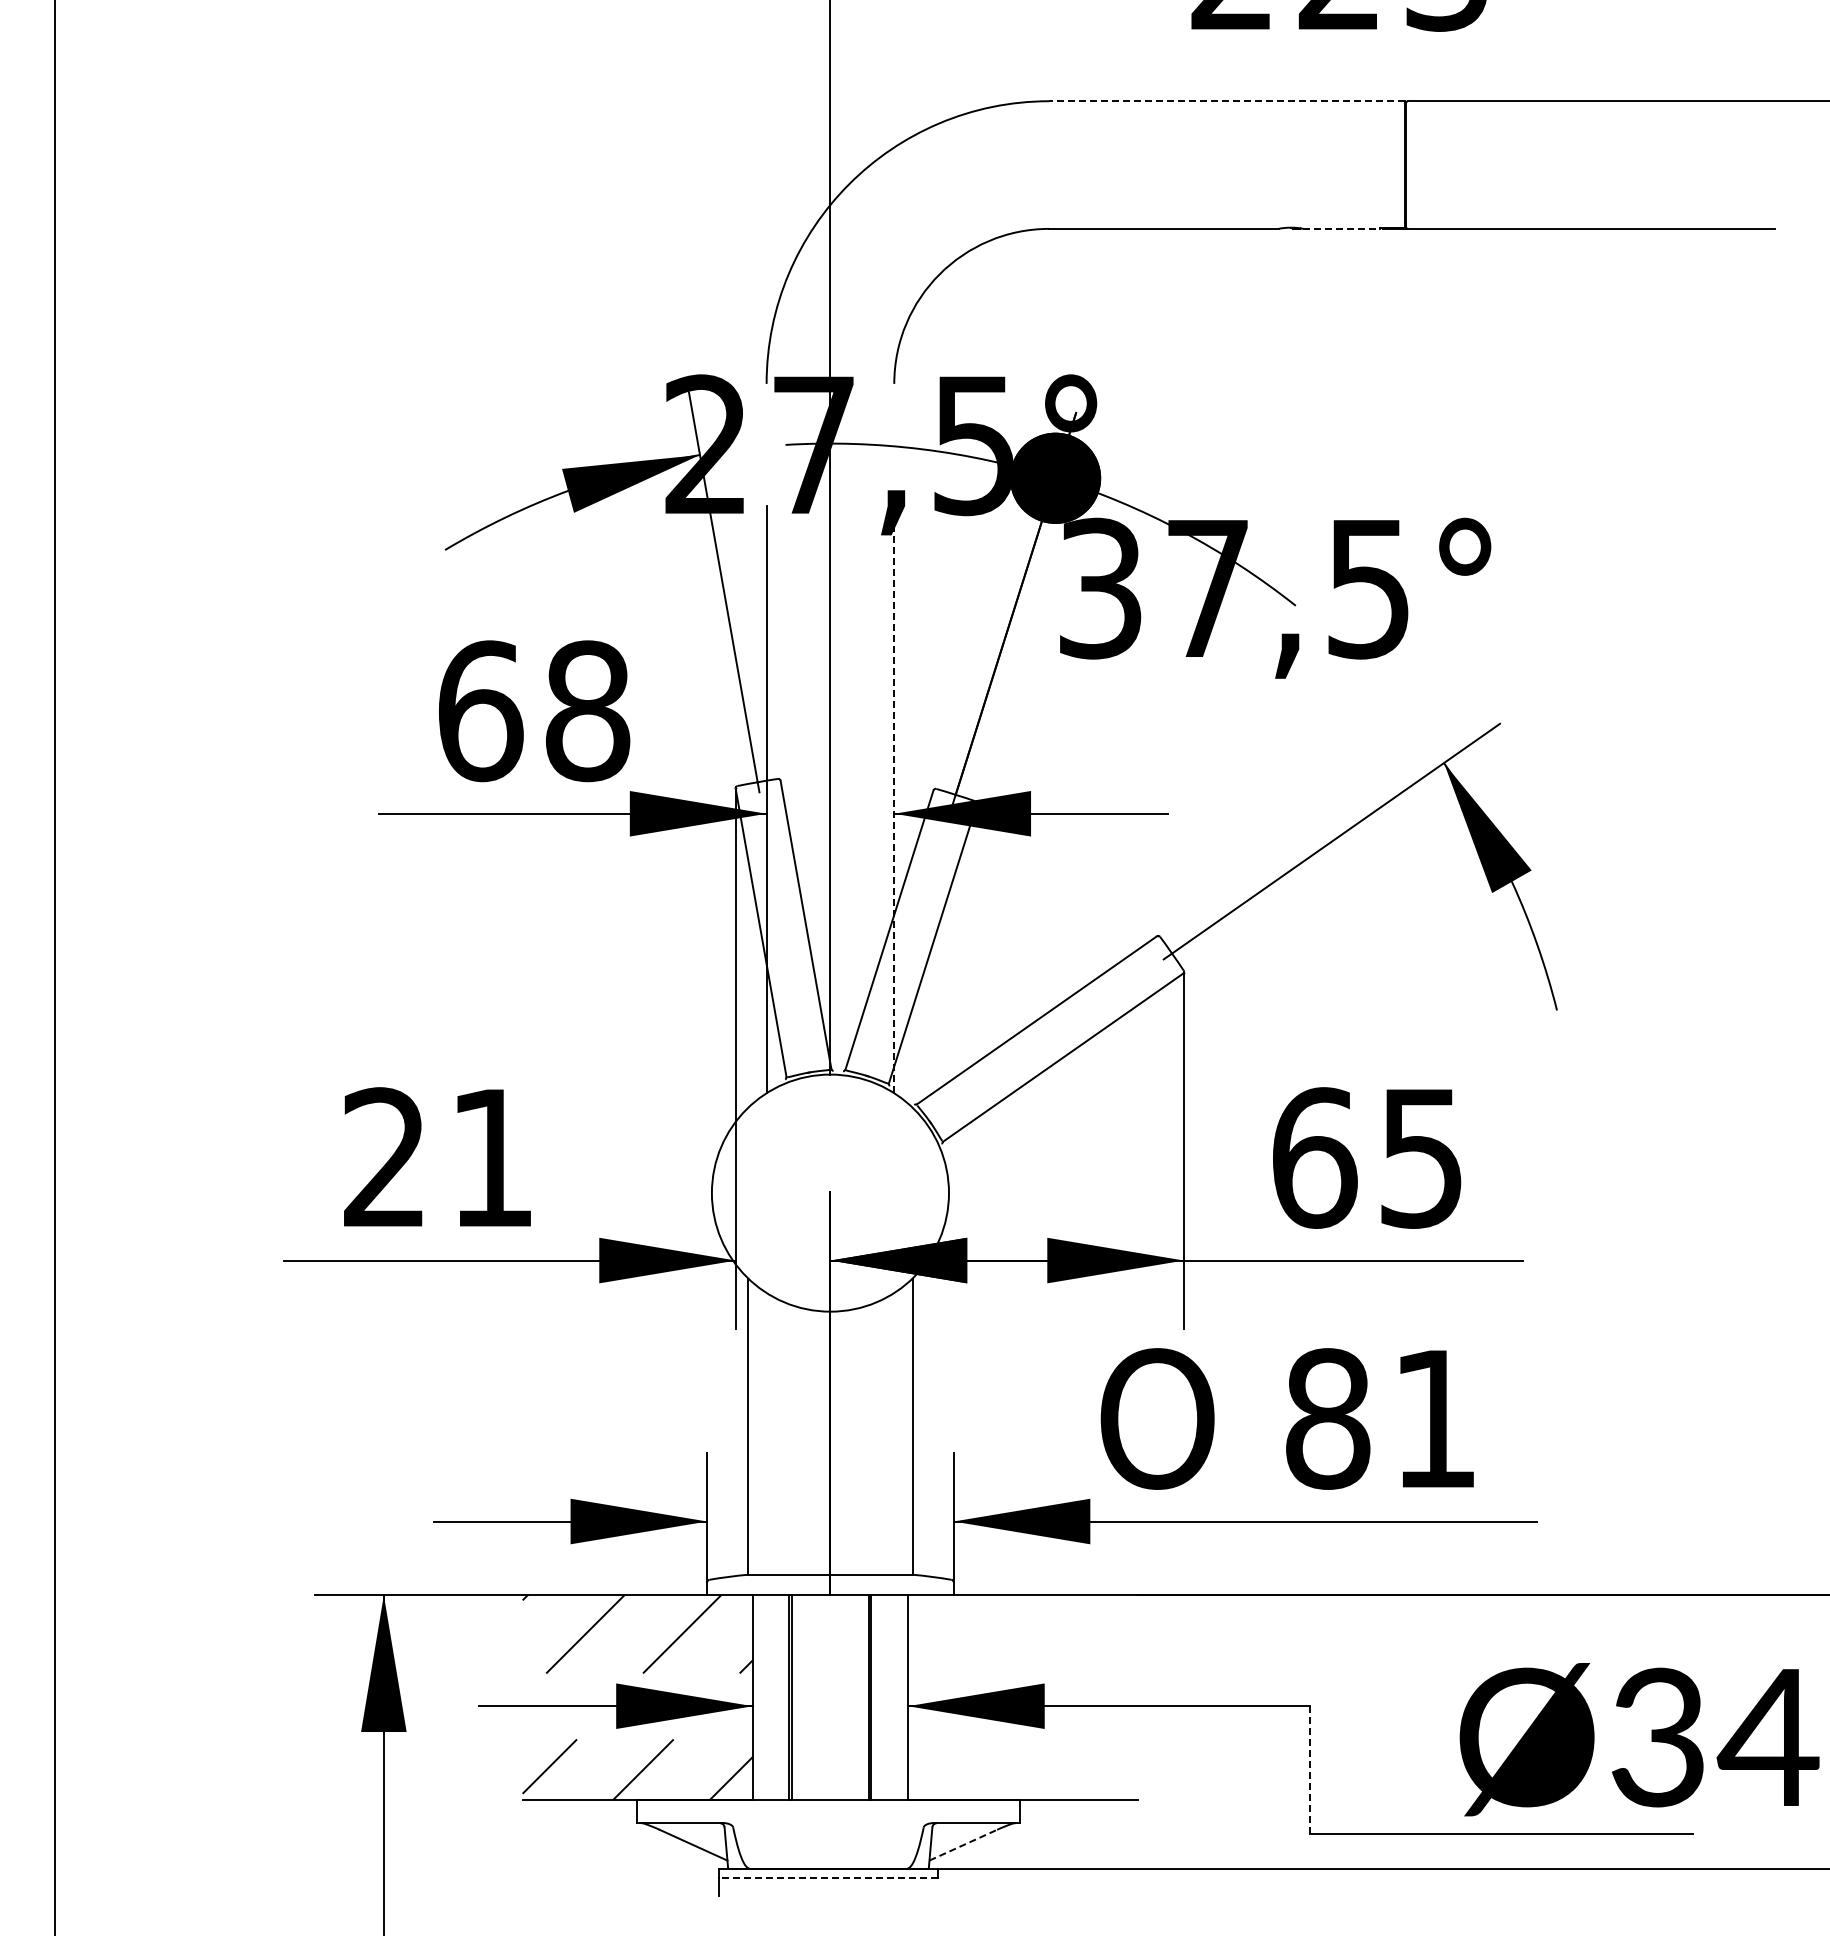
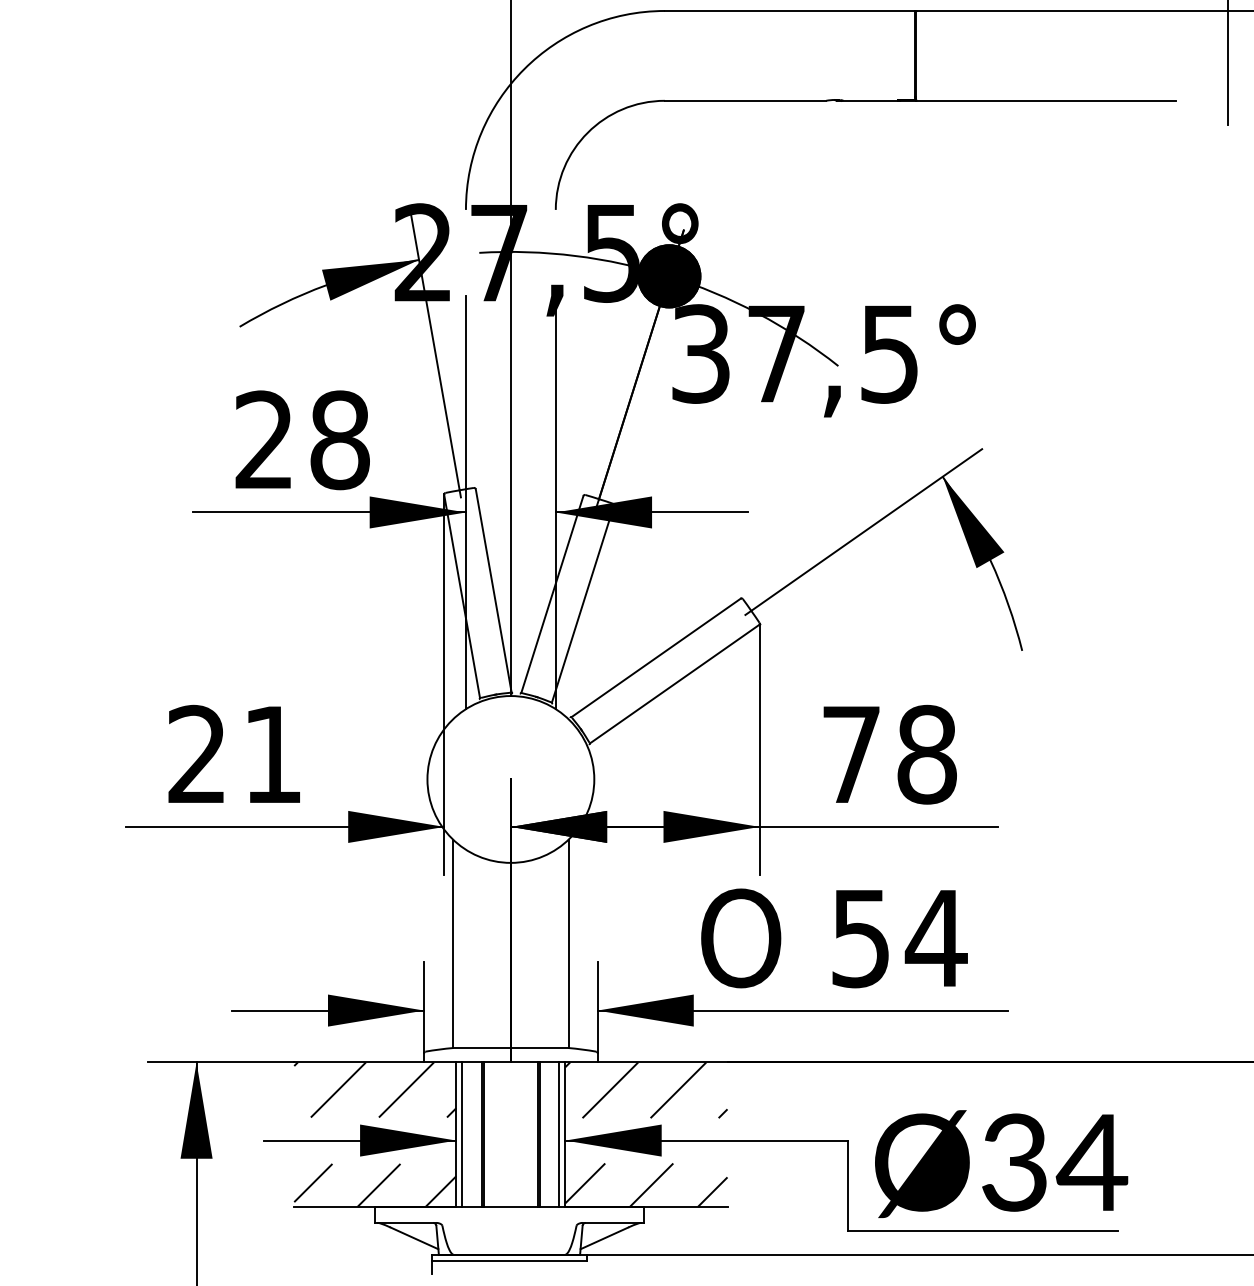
line: (1227, 101) -> (790, 11), dashed -> solid
line: (1342, 228) -> (871, 100), dashed -> solid
text: (480, 711) -> (264, 440), 68 -> 28
line: (894, 799) -> (555, 502), dashed -> solid
text: (1368, 1157) -> (889, 754), 65 -> 78
text: (1382, 1418) -> (899, 938), 81 -> 54
hatch: (1022, 1634) -> (646, 1090), added
line: (761, 1697) -> (462, 1134), added
line: (899, 1697) -> (559, 1134), added
text: (1639, 1739) -> (1001, 1164), moved
hatch: (1022, 1769) -> (646, 1185), added
line: (1309, 1770) -> (848, 1185), dashed -> solid
line: (963, 1845) -> (604, 1238), dashed -> solid
line: (827, 1877) -> (508, 1261), dashed -> solid

